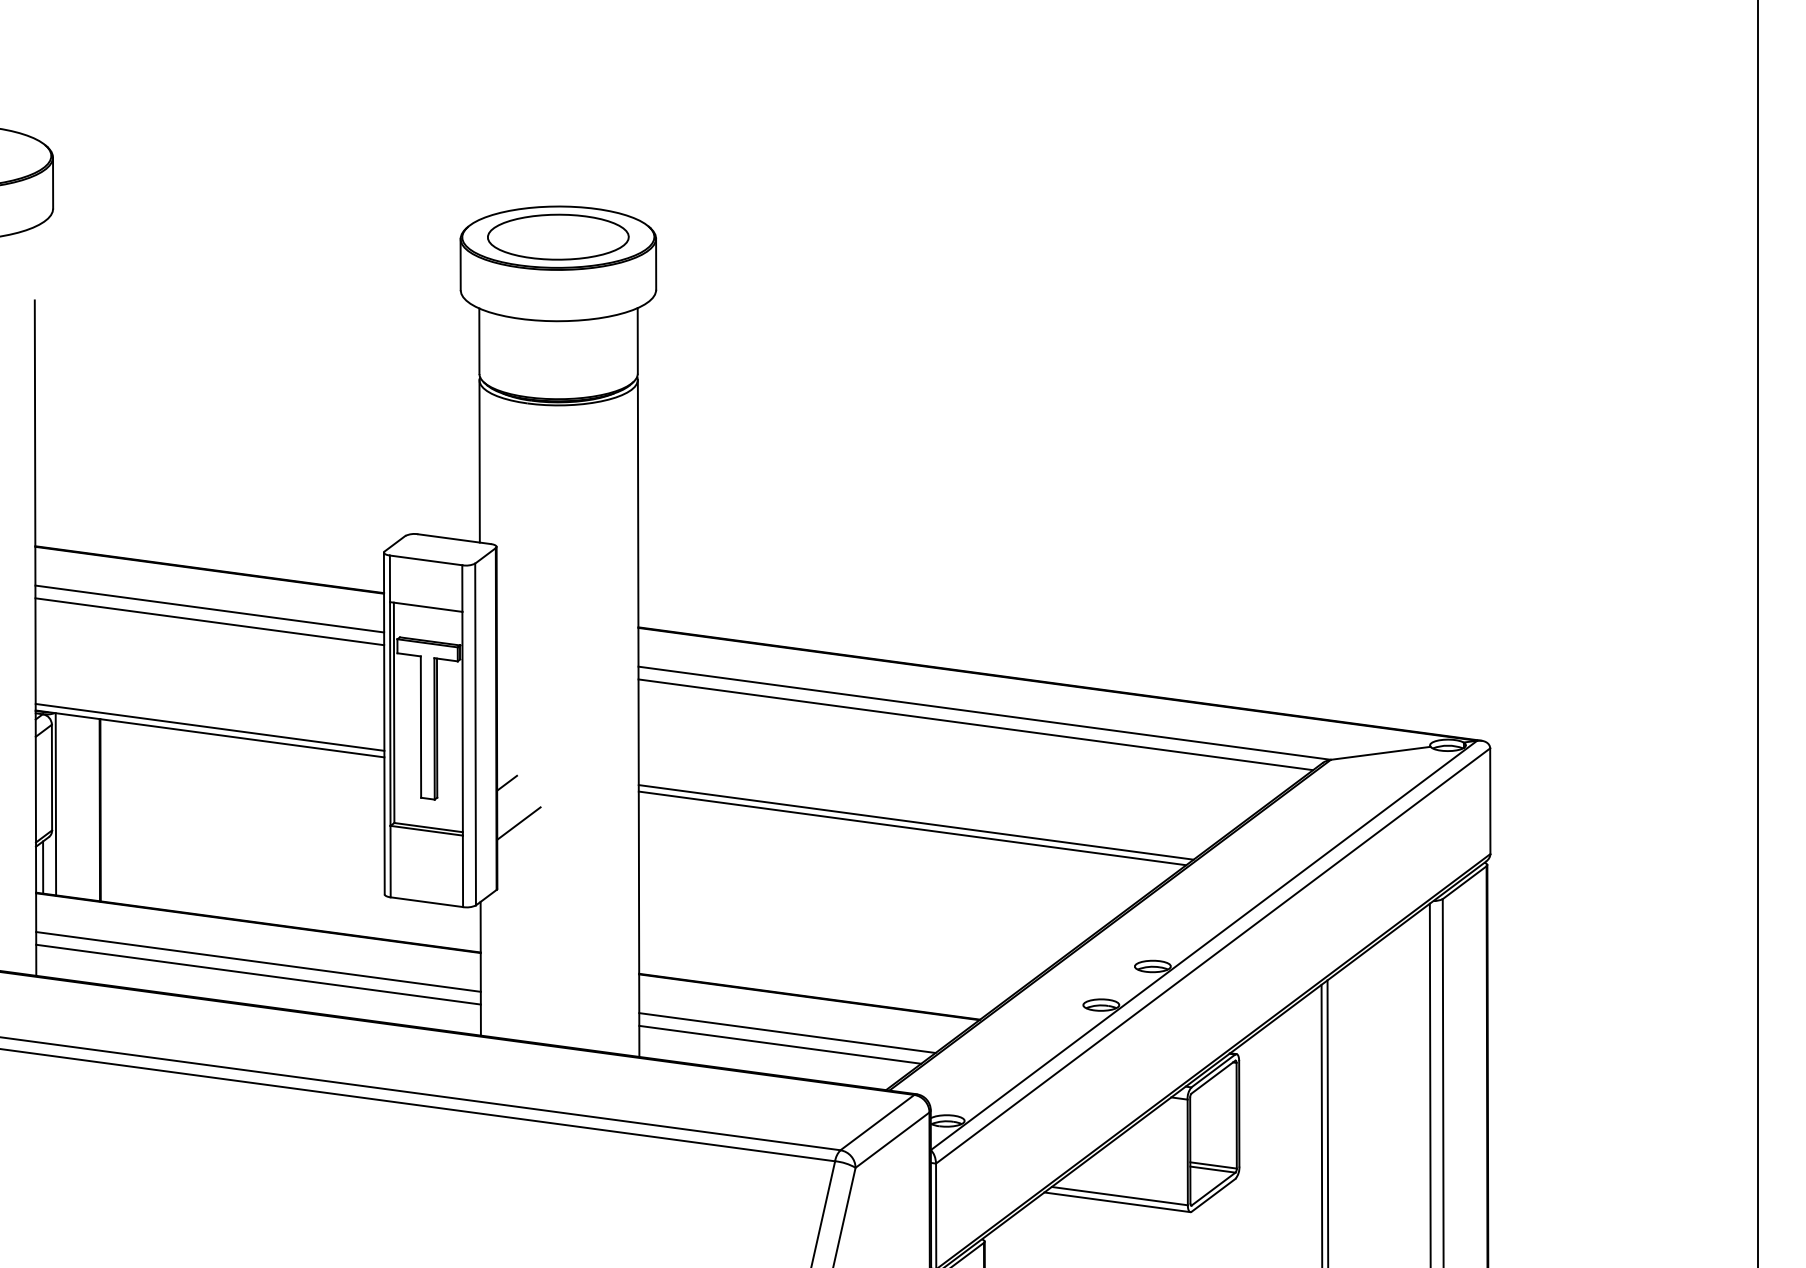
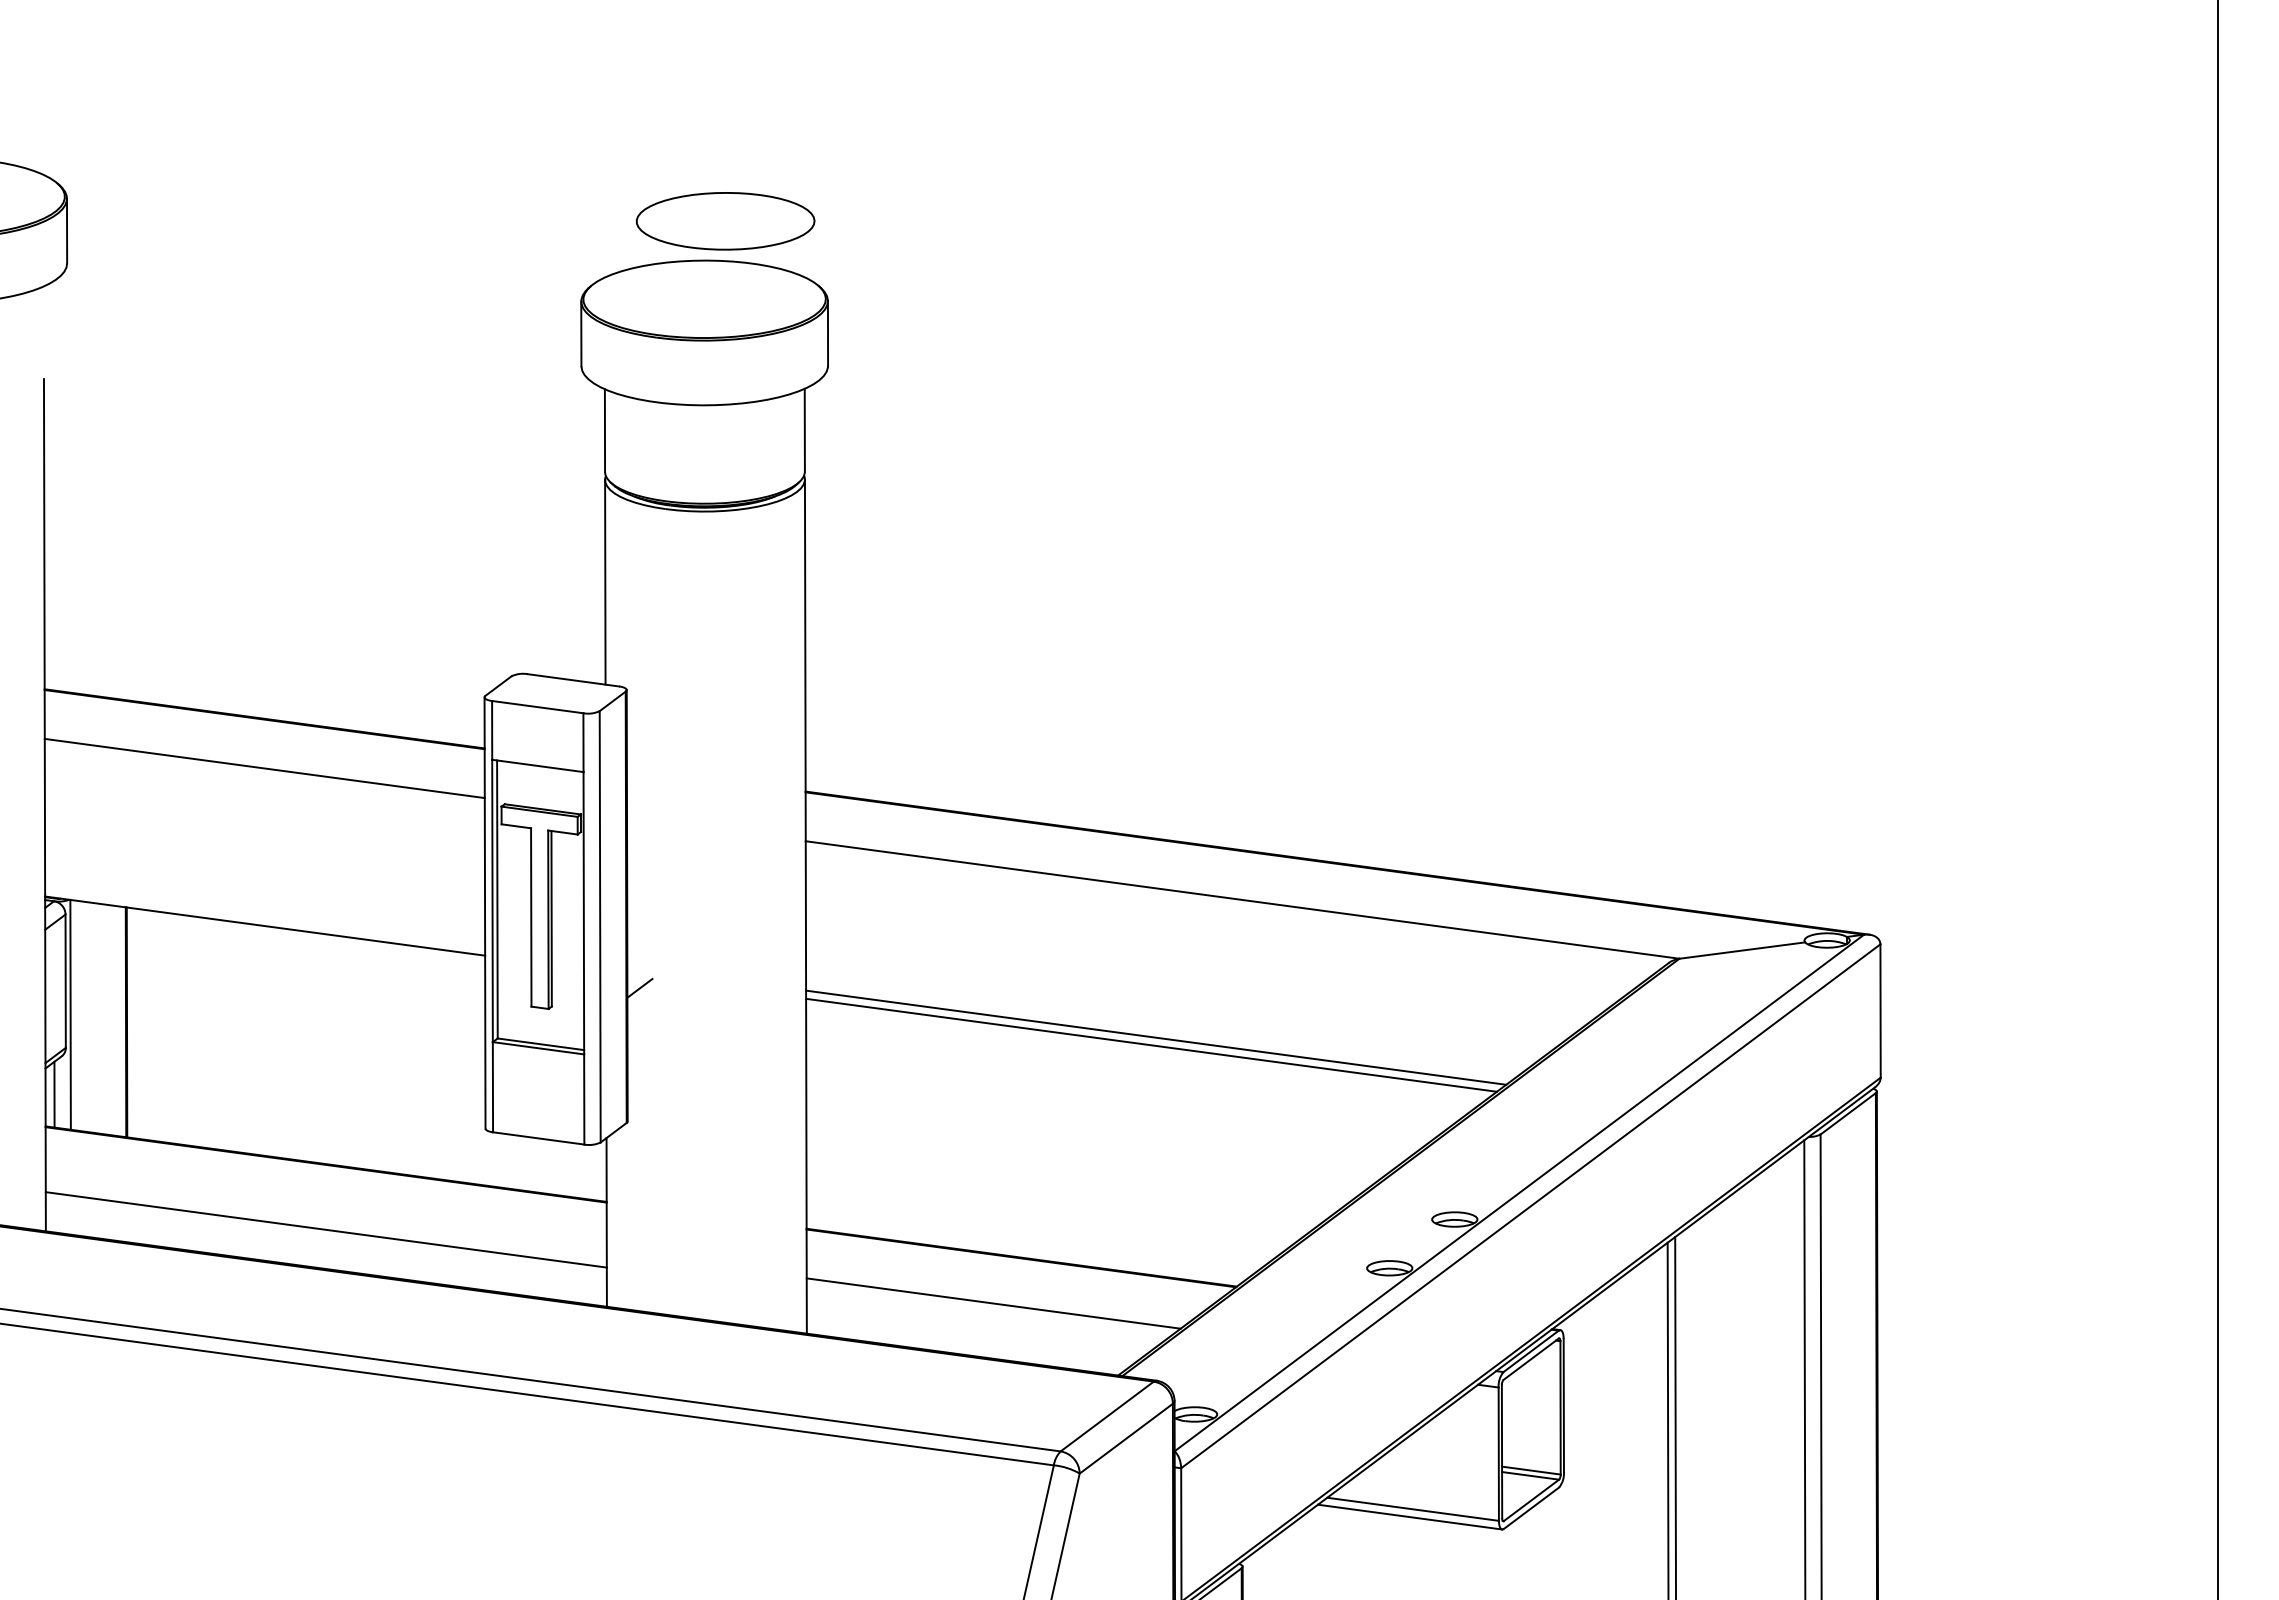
part: (558, 237) -> (725, 221), moved
line: (209, 621) -> (264, 784), removed
line: (975, 724) -> (1231, 914), removed
line: (210, 727) -> (265, 917), removed
line: (518, 823) -> (654, 1038), removed
line: (257, 961) -> (325, 1213), removed
line: (780, 1044) -> (984, 1318), removed

